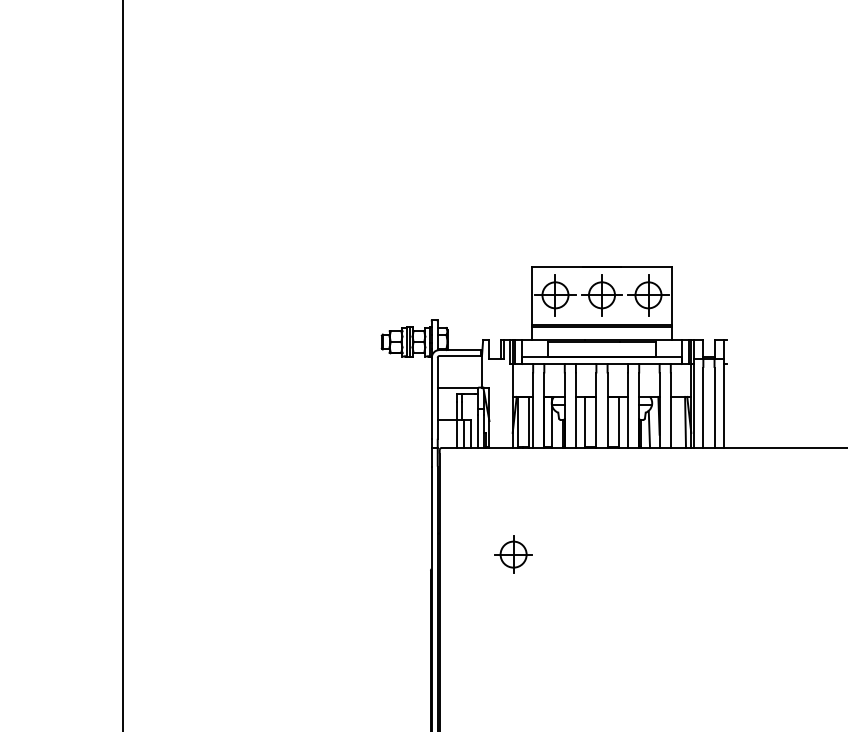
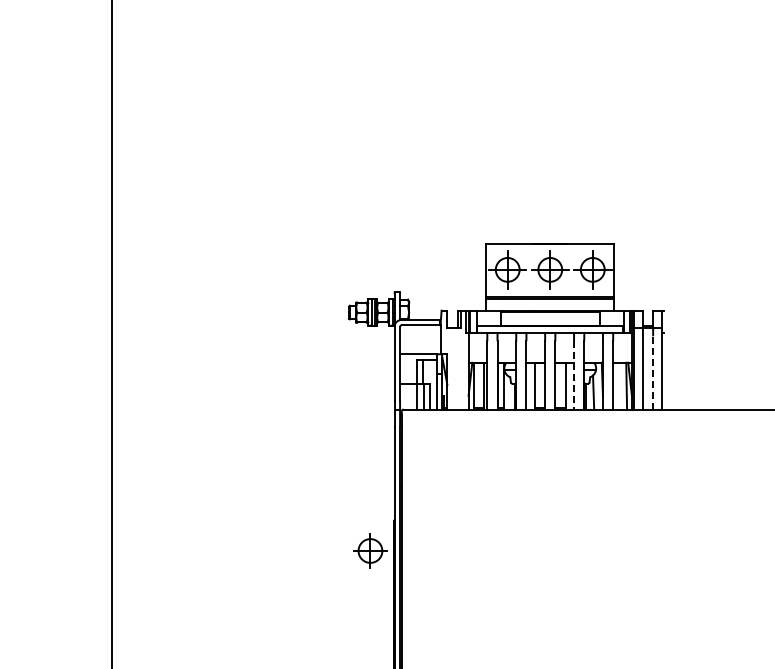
line: (714, 407) -> (653, 372), solid -> dashed
line: (628, 410) -> (574, 375), solid -> dashed
part: (513, 554) -> (370, 550), moved

